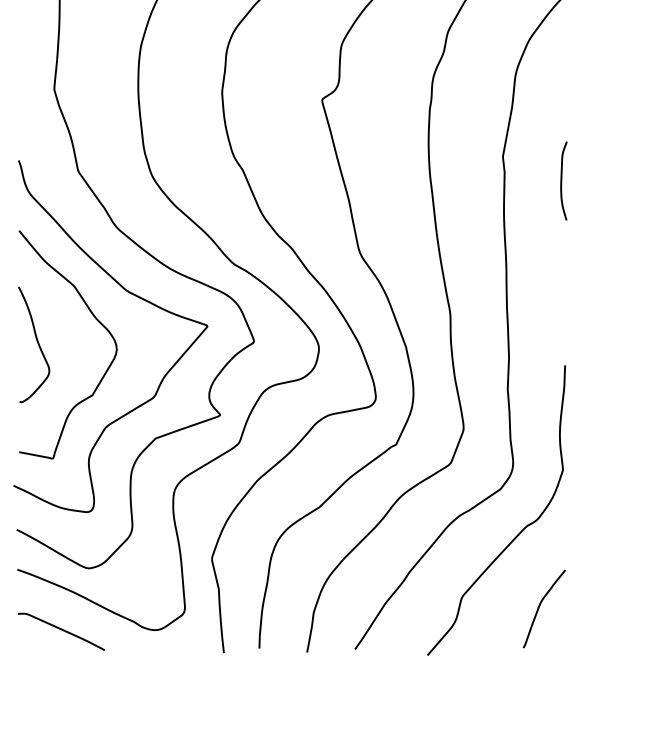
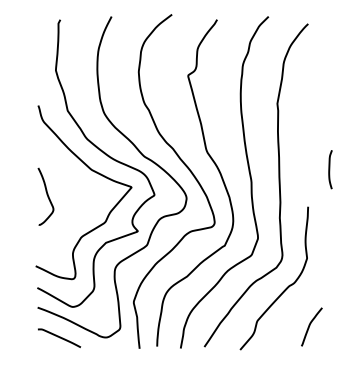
curve: (563, 180) -> (330, 169), moved
curve: (93, 318) -> (75, 183), removed
curve: (541, 605) -> (310, 325), moved

